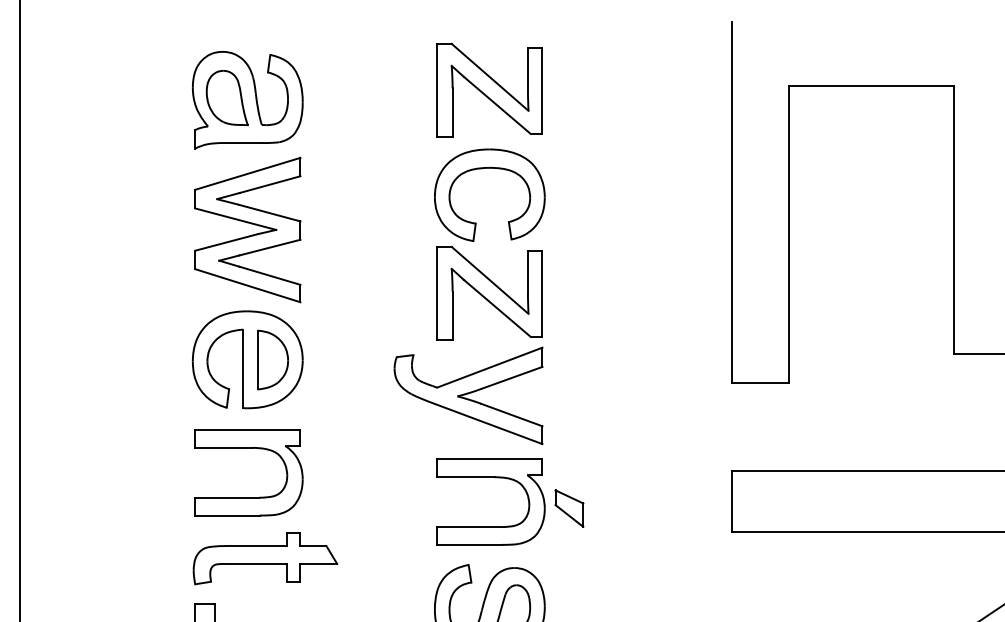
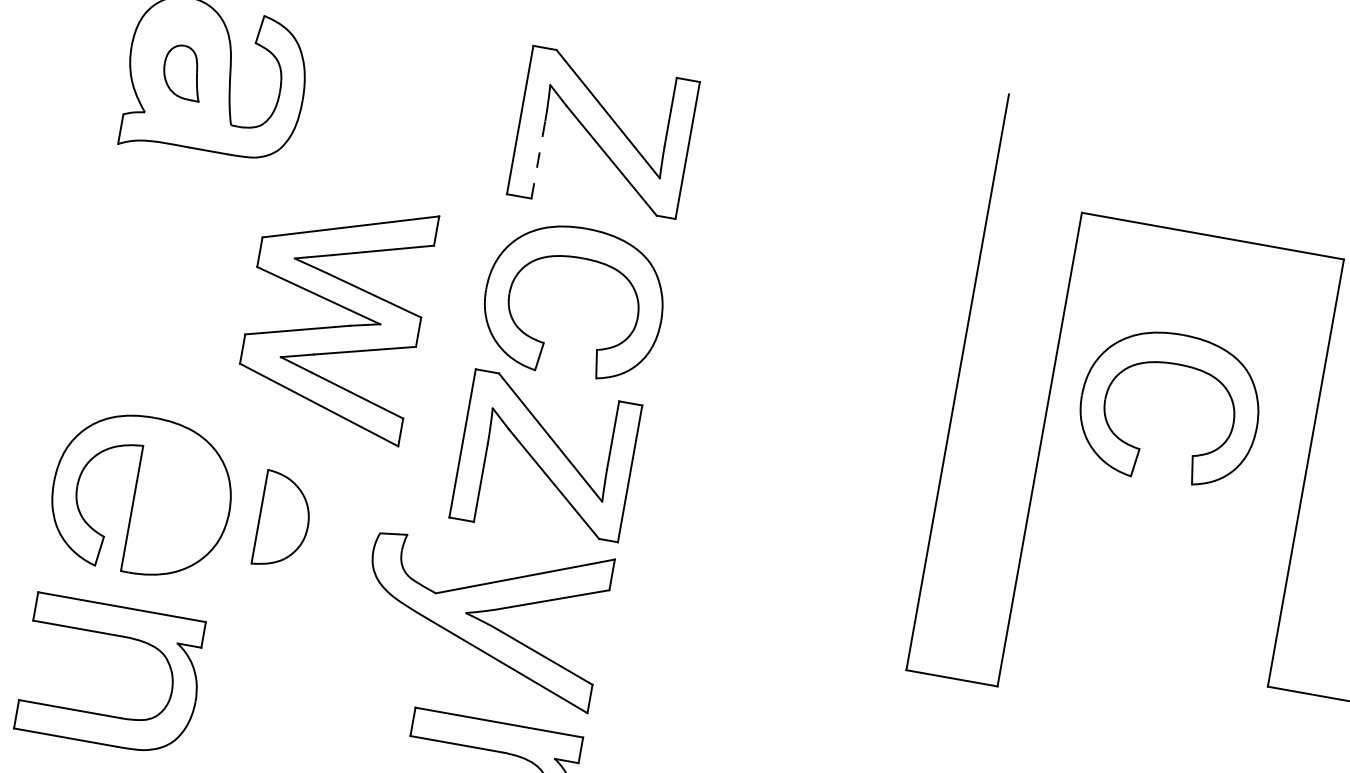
part: (226, 97) -> (182, 71), size x0.6
line: (452, 112) -> (538, 159), solid -> dashed
part: (856, 169) -> (1165, 364), added
part: (247, 229) -> (334, 315), moved
part: (272, 359) -> (283, 519), moved

